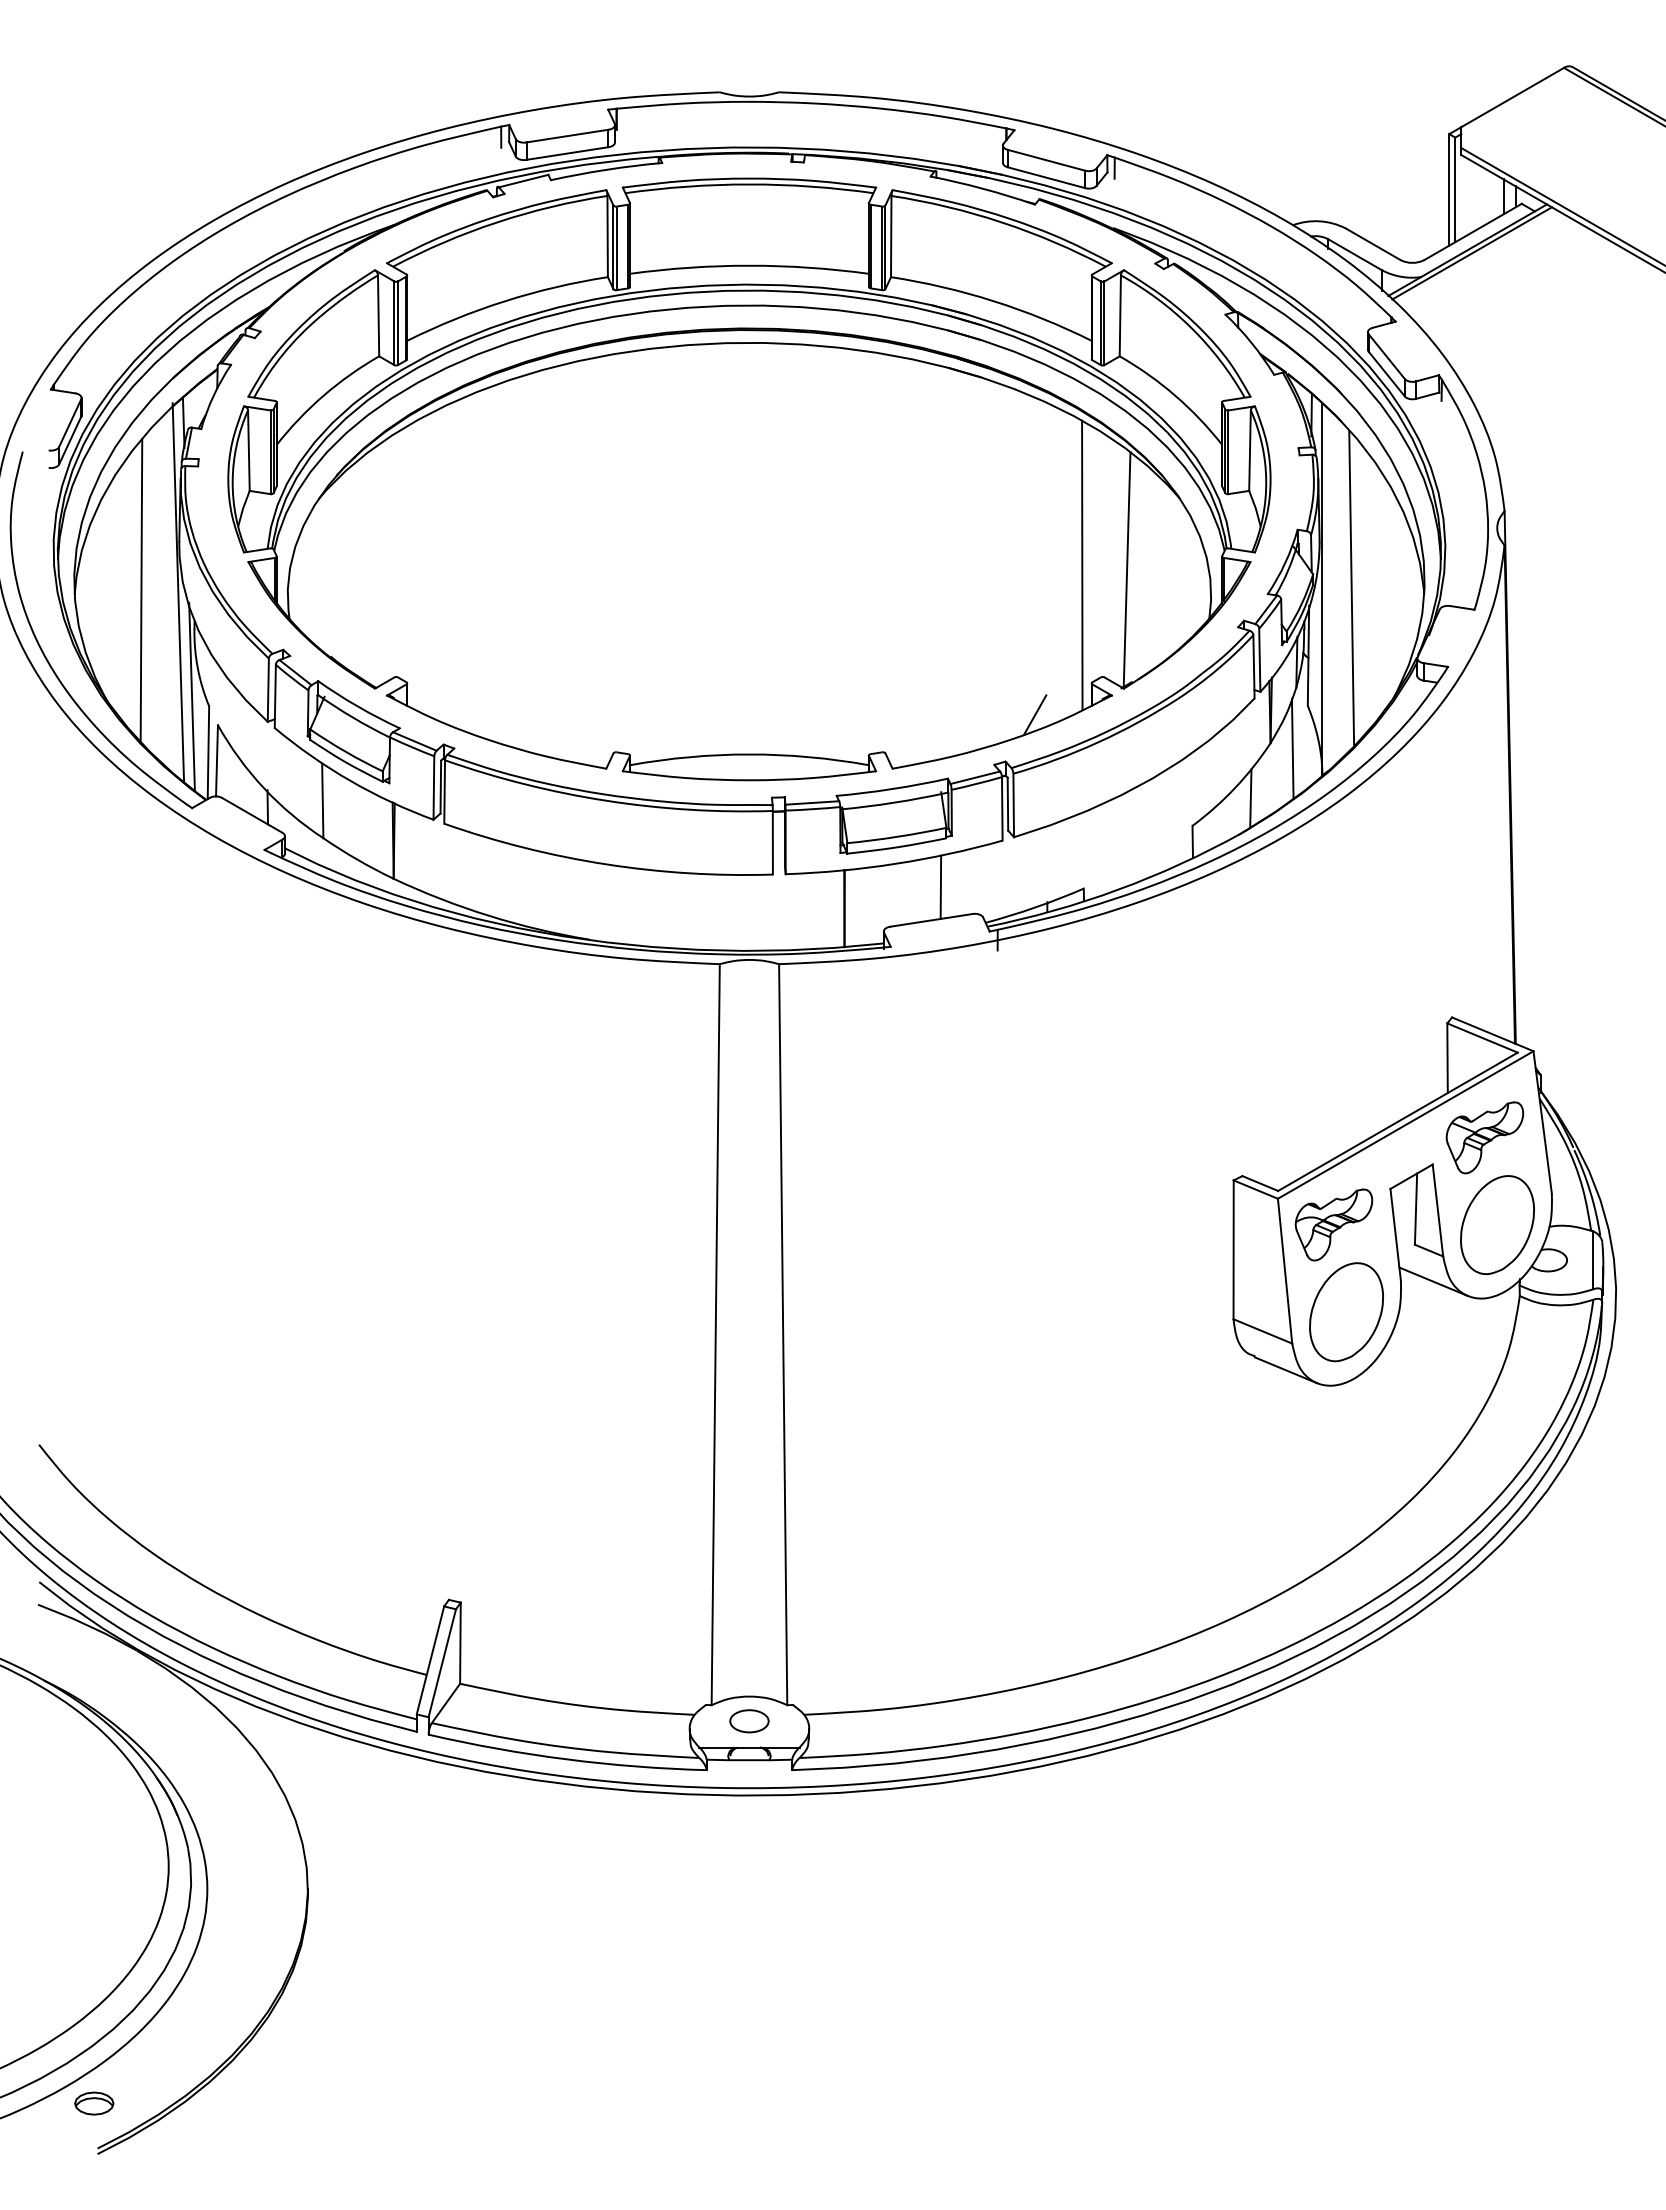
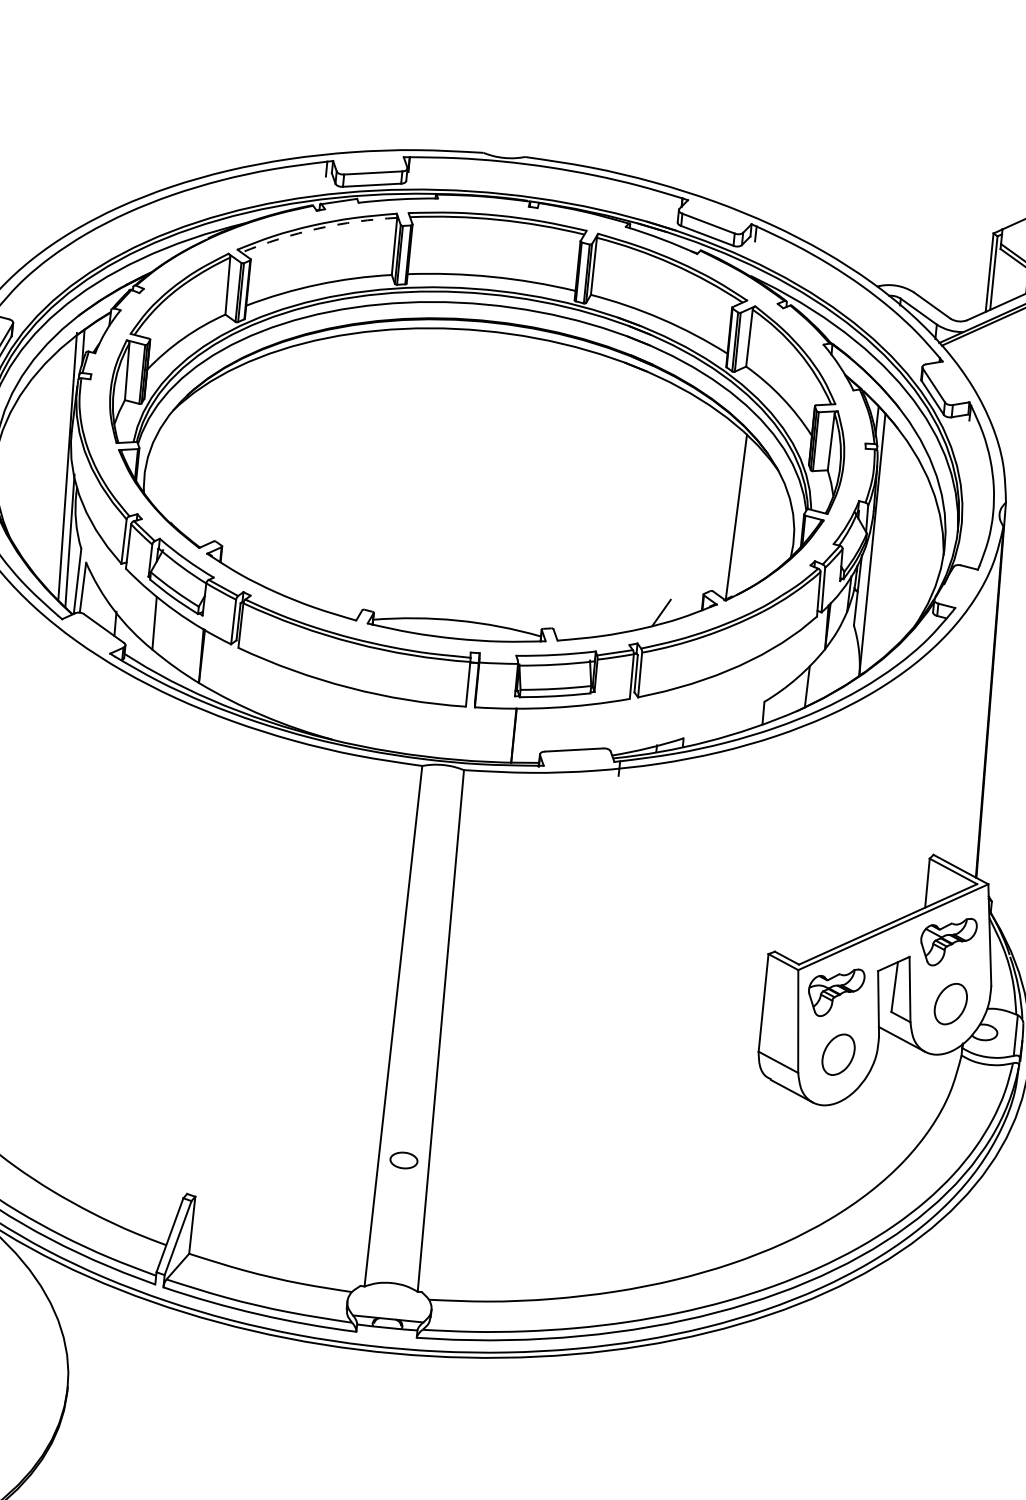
arc: (497, 222) -> (318, 228), solid -> dashed
line: (1082, 564) -> (705, 510), removed
line: (1351, 588) -> (892, 546), removed
line: (141, 589) -> (41, 461), removed
line: (1292, 748) -> (840, 654), removed
line: (812, 802) -> (498, 658), removed
line: (940, 886) -> (582, 726), removed
part: (1497, 1225) -> (950, 1004), size x0.6
part: (1346, 1312) -> (838, 1054), size x0.6
part: (749, 1721) -> (404, 1160), moved

